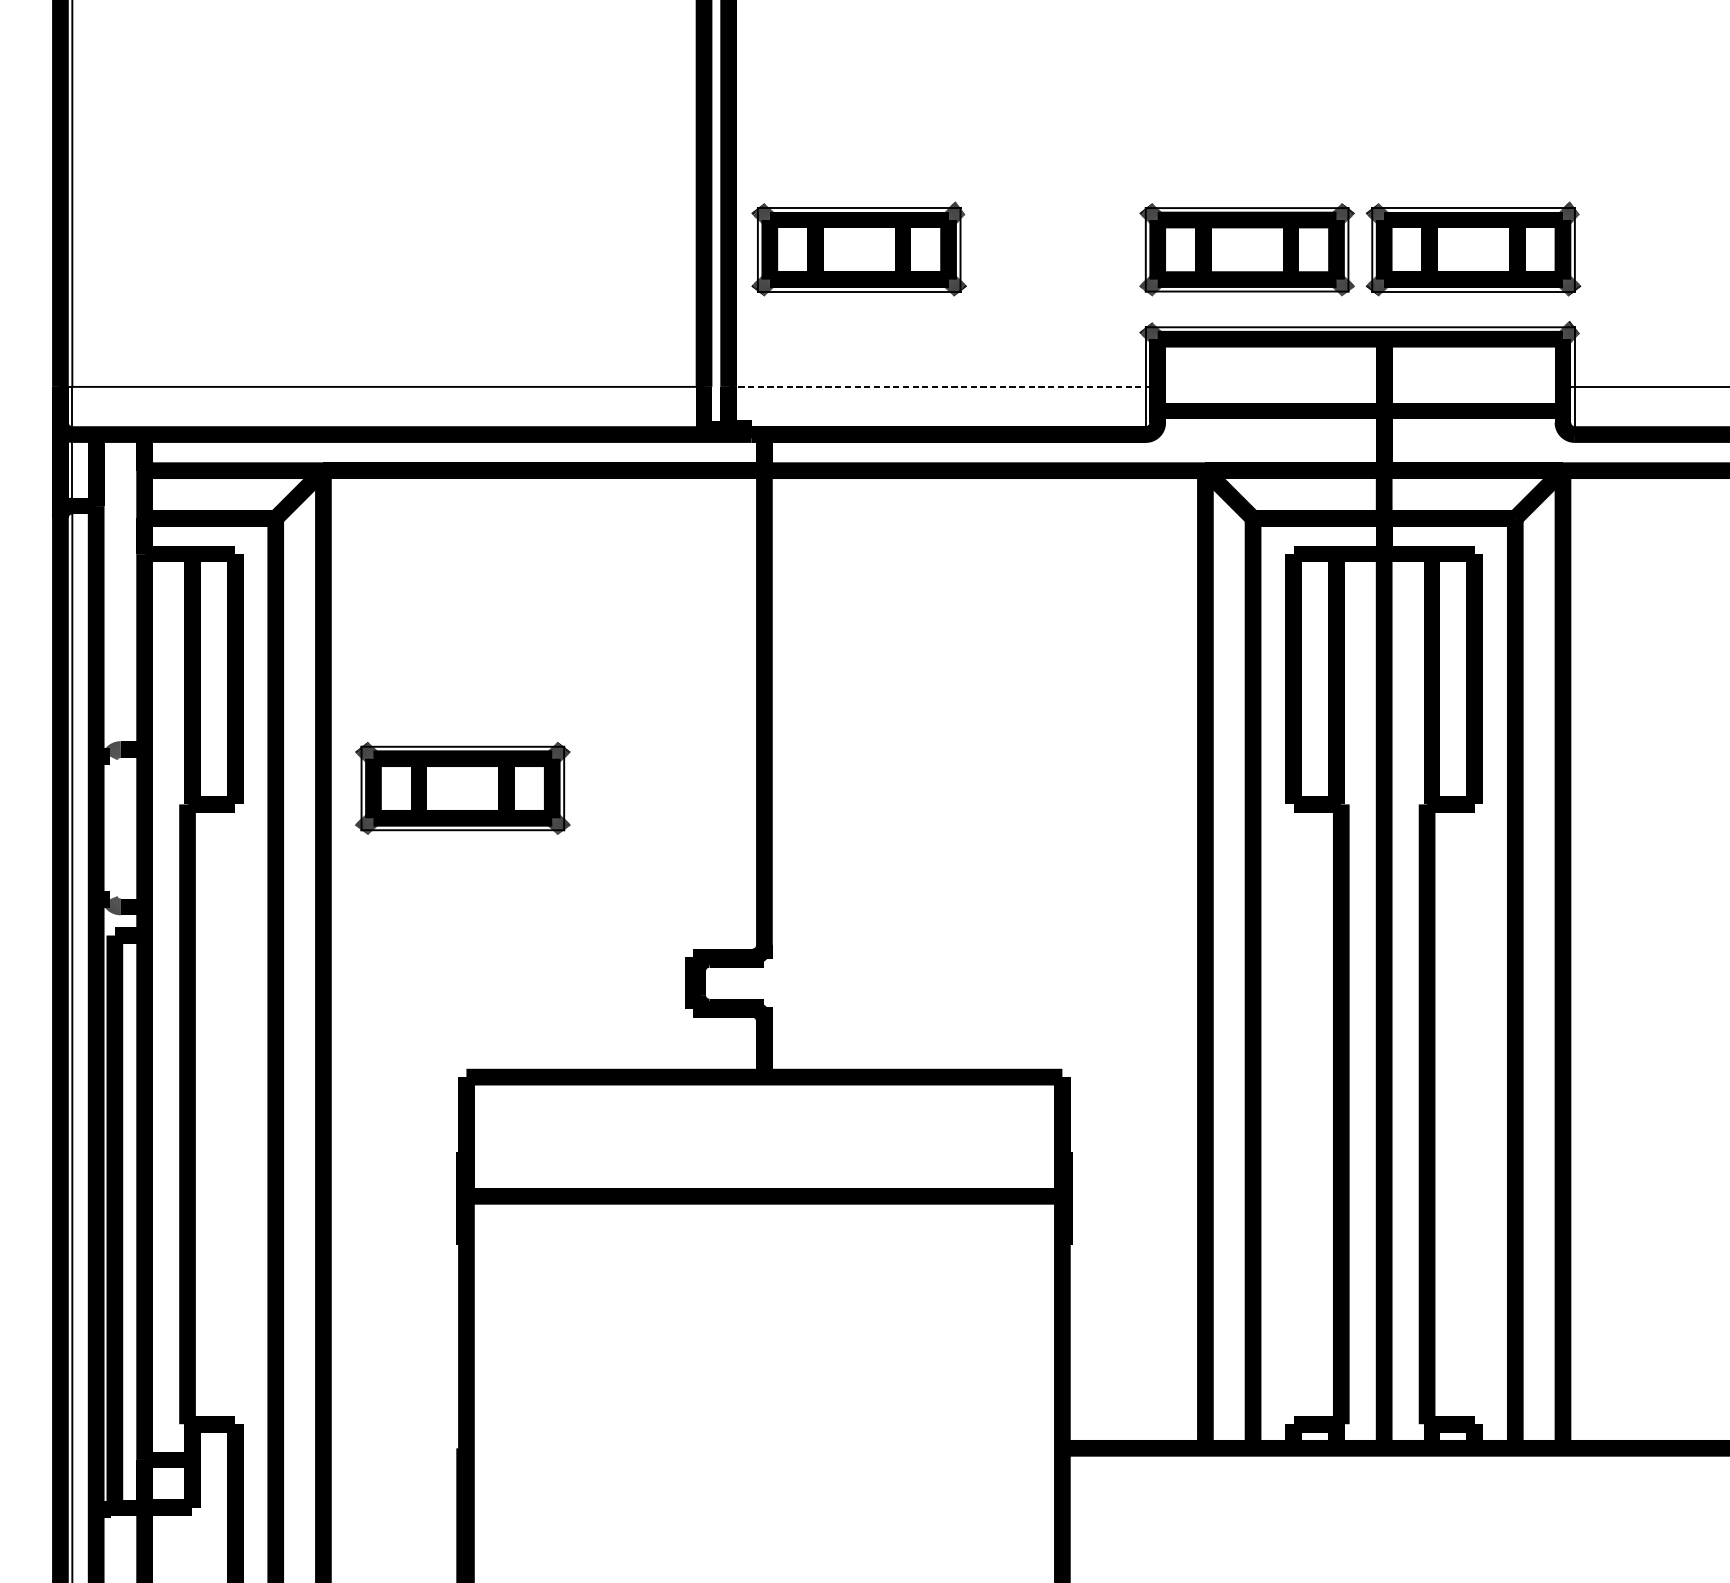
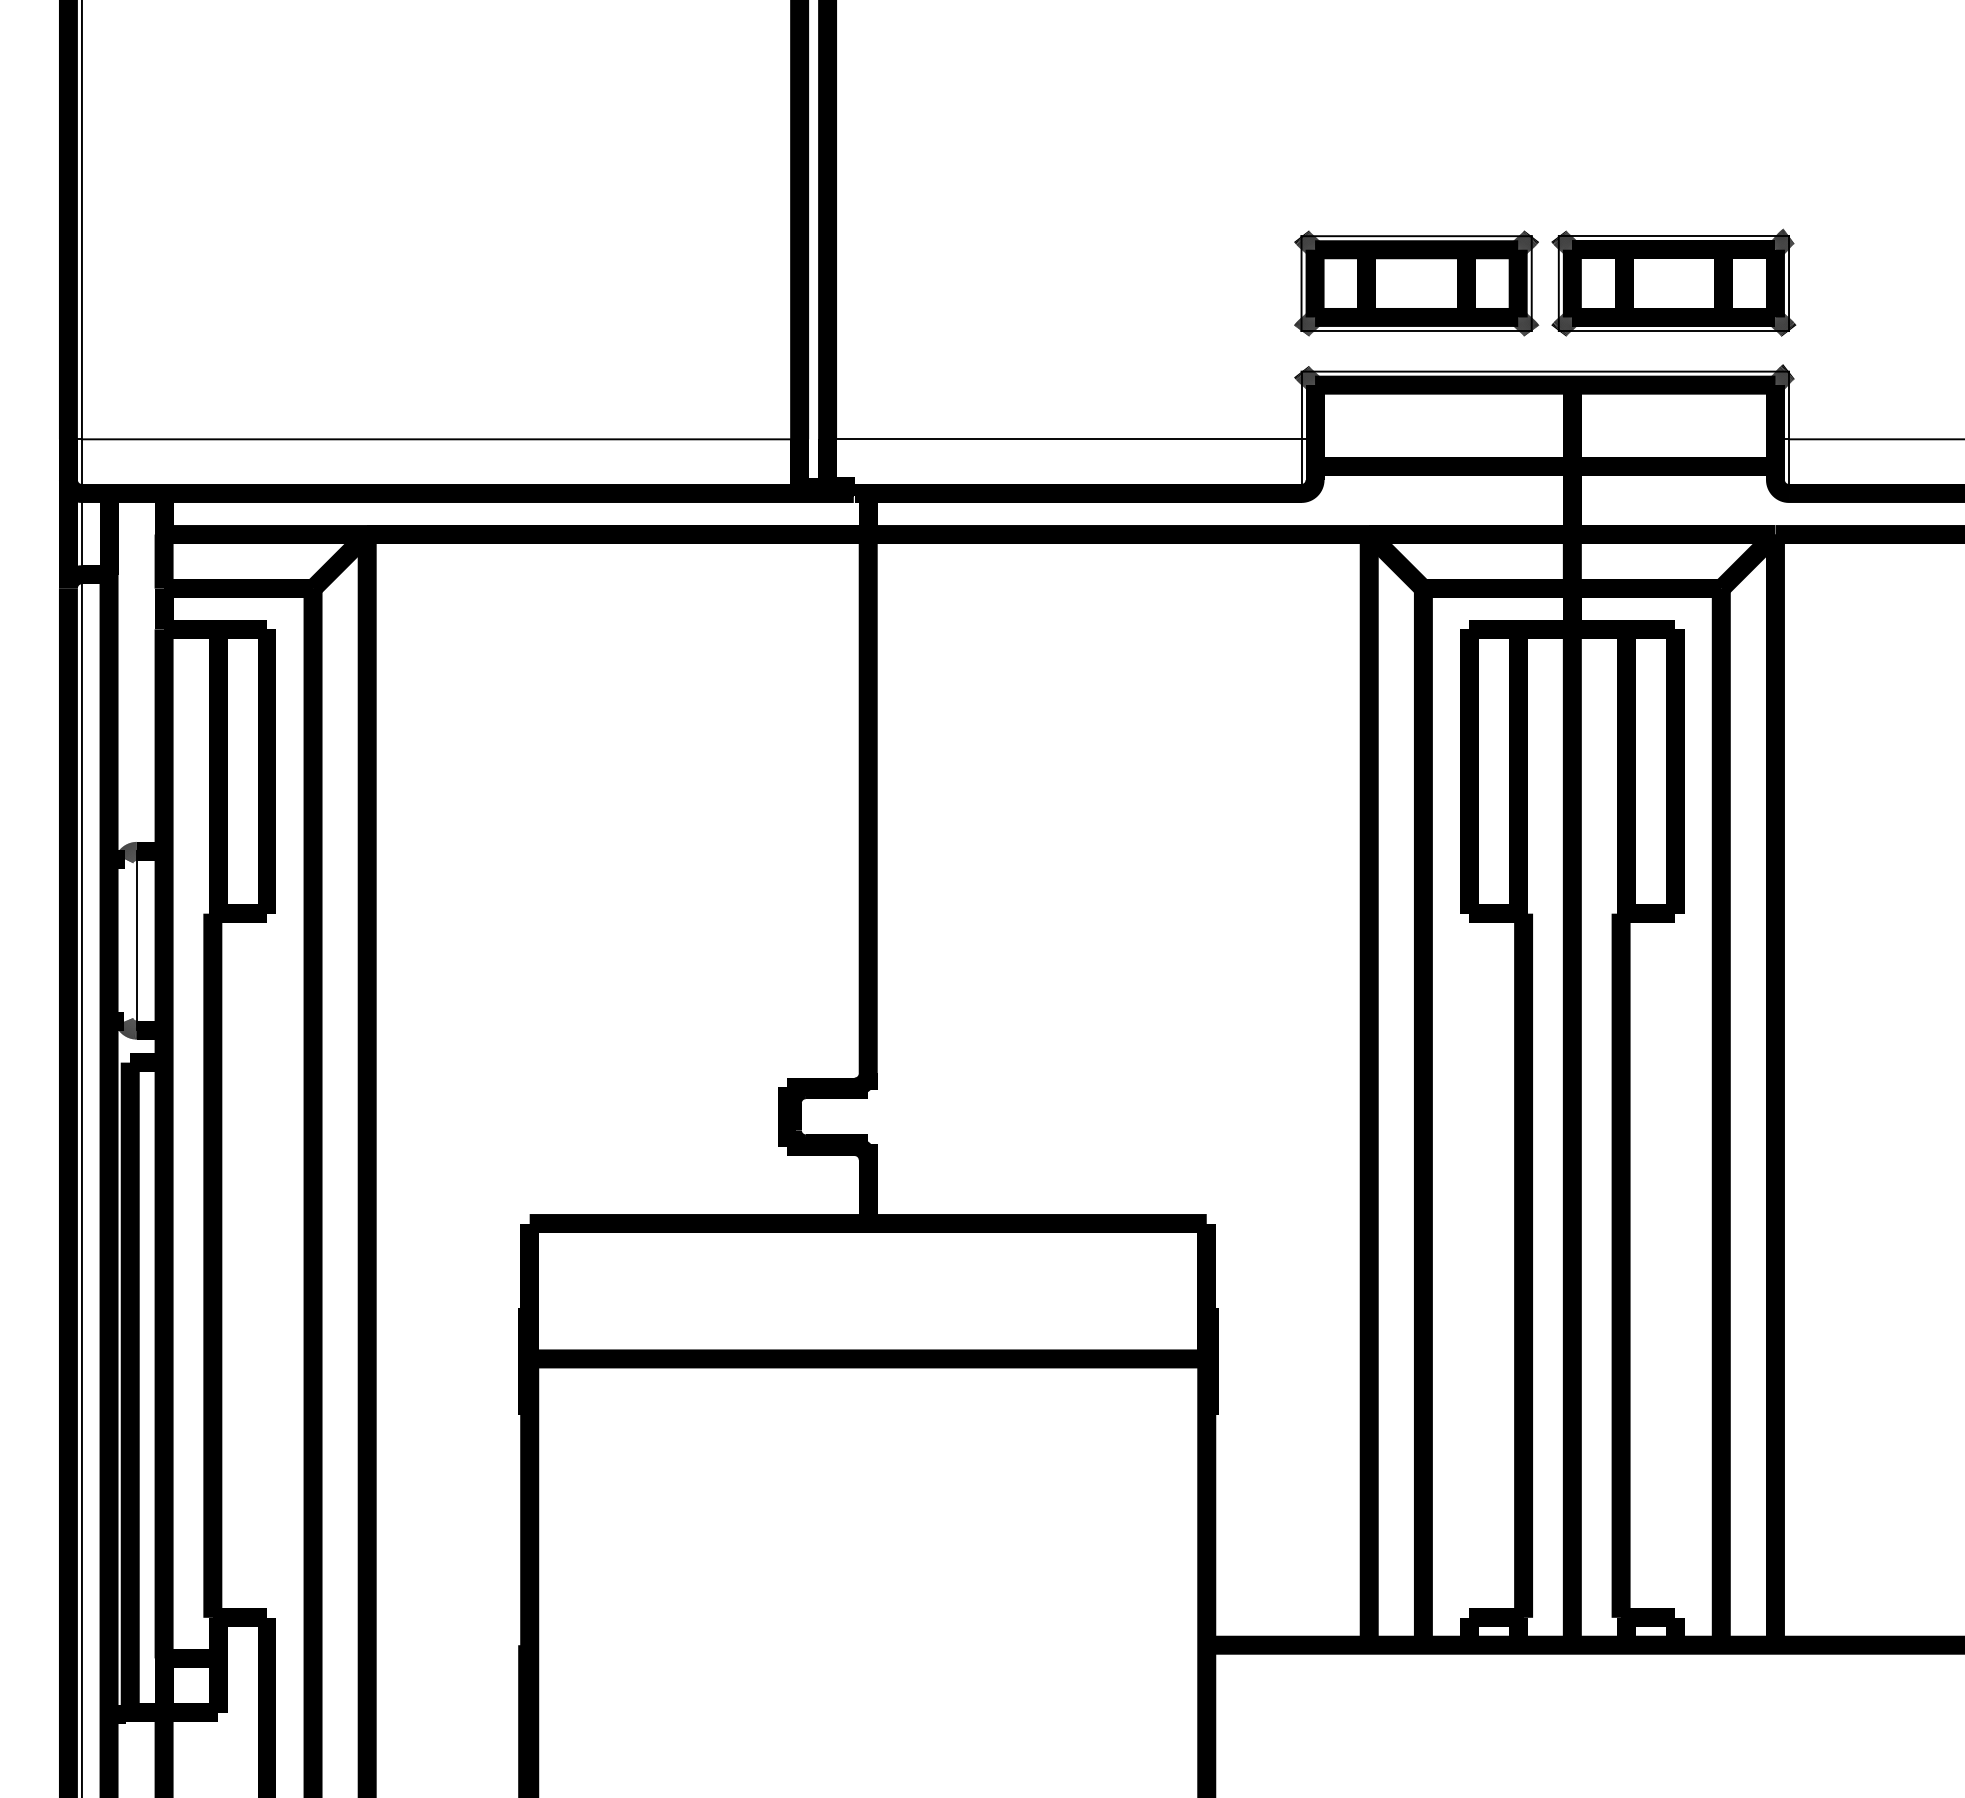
part: (858, 248) -> (975, 282), removed
line: (937, 387) -> (1064, 439), dashed -> solid
part: (462, 788) -> (525, 895), removed
line: (121, 828) -> (137, 940), added

